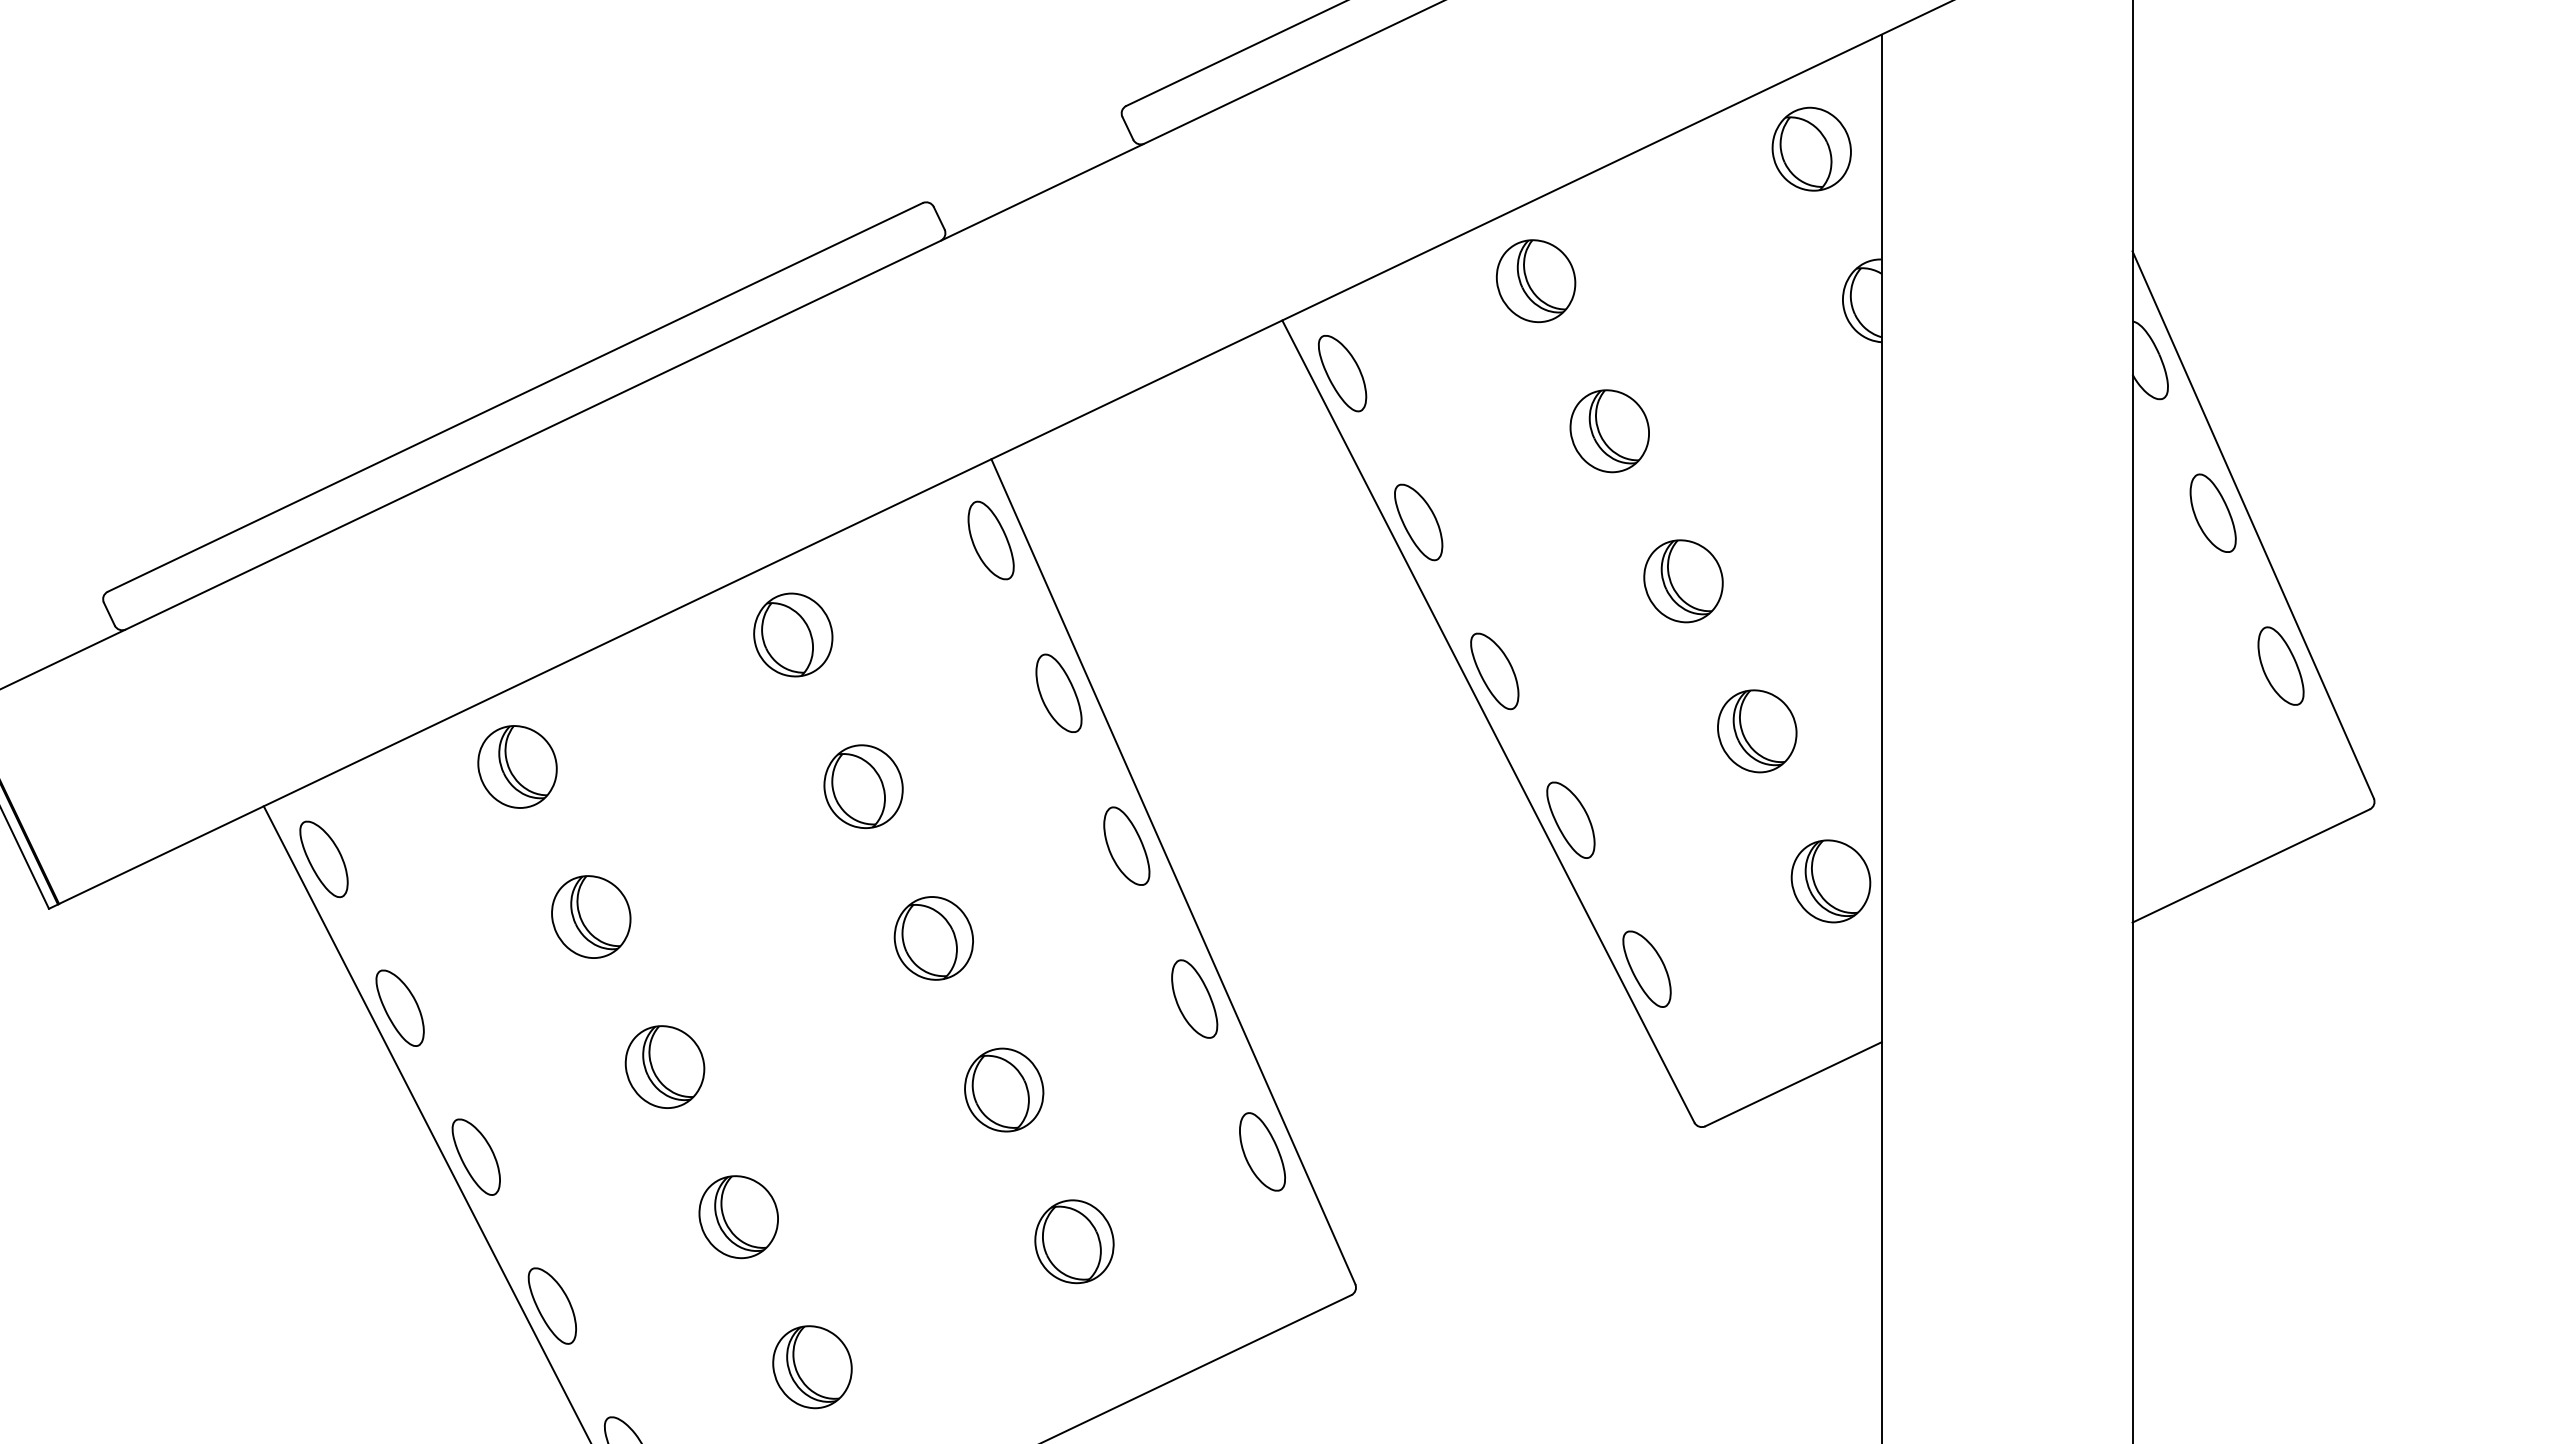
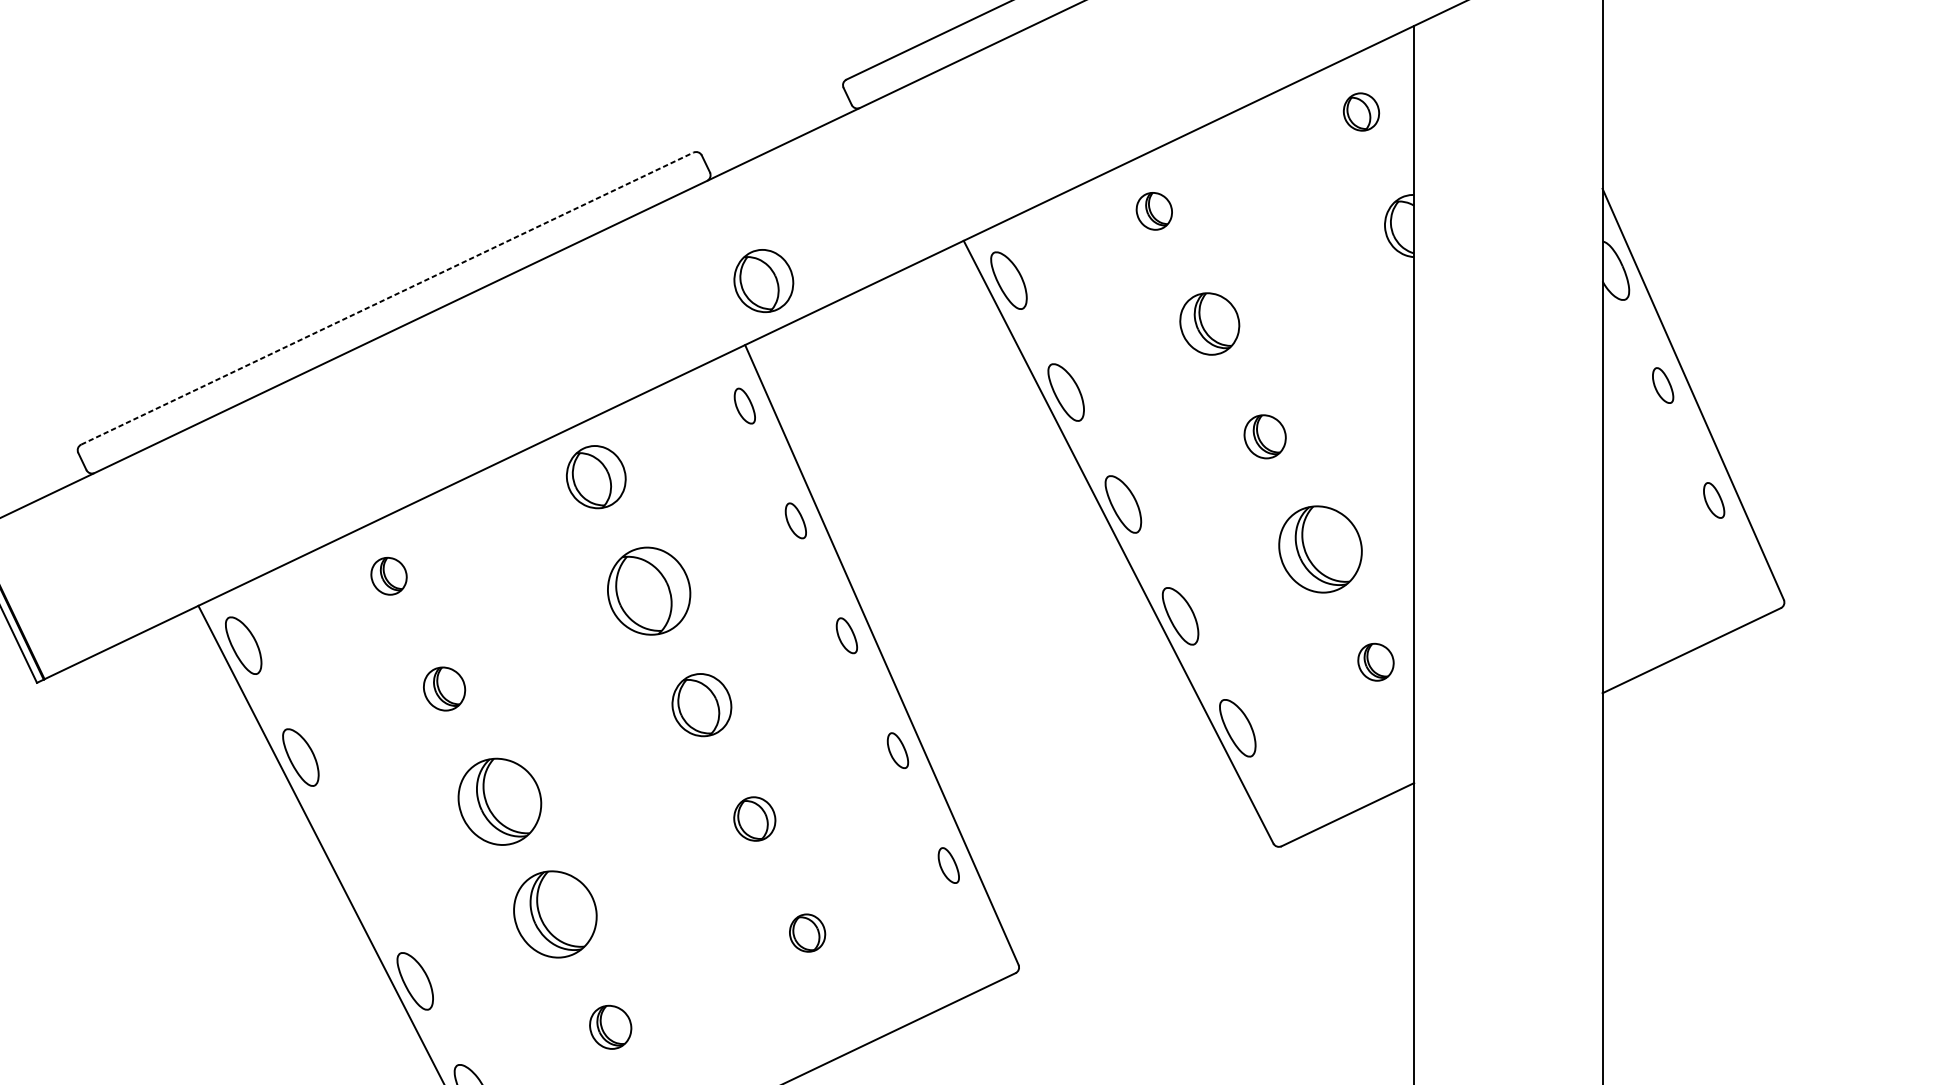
part: (1811, 148) -> (1361, 111), size x0.6
part: (1535, 281) -> (1153, 211), size x0.6
part: (1016, 373) -> (763, 280), added
line: (515, 397) -> (387, 298), solid -> dashed
part: (2212, 512) -> (1662, 385), size x0.6
part: (990, 540) -> (744, 406), size x0.6
part: (1683, 581) -> (1265, 436), size x0.7
part: (2280, 665) -> (1713, 500), size x0.6
part: (1058, 692) -> (795, 520), size x0.6
part: (1757, 731) -> (1320, 549), size x1.4
part: (517, 766) -> (389, 575), size x0.6
part: (863, 786) -> (649, 590), size x1.4
part: (1126, 845) -> (846, 635), size x0.6
part: (1830, 881) -> (1375, 662), size x0.6
part: (591, 916) -> (444, 688), size x0.7
part: (1194, 998) -> (897, 750), size x0.6
part: (664, 1066) -> (499, 801), size x1.4
part: (1004, 1089) -> (754, 818), size x0.7
part: (1262, 1151) -> (948, 865), size x0.6
part: (475, 1156) -> (357, 868), removed
part: (738, 1217) -> (555, 914), size x1.4
part: (1074, 1241) -> (807, 932), size x0.6
part: (812, 1367) -> (610, 1027), size x0.7

